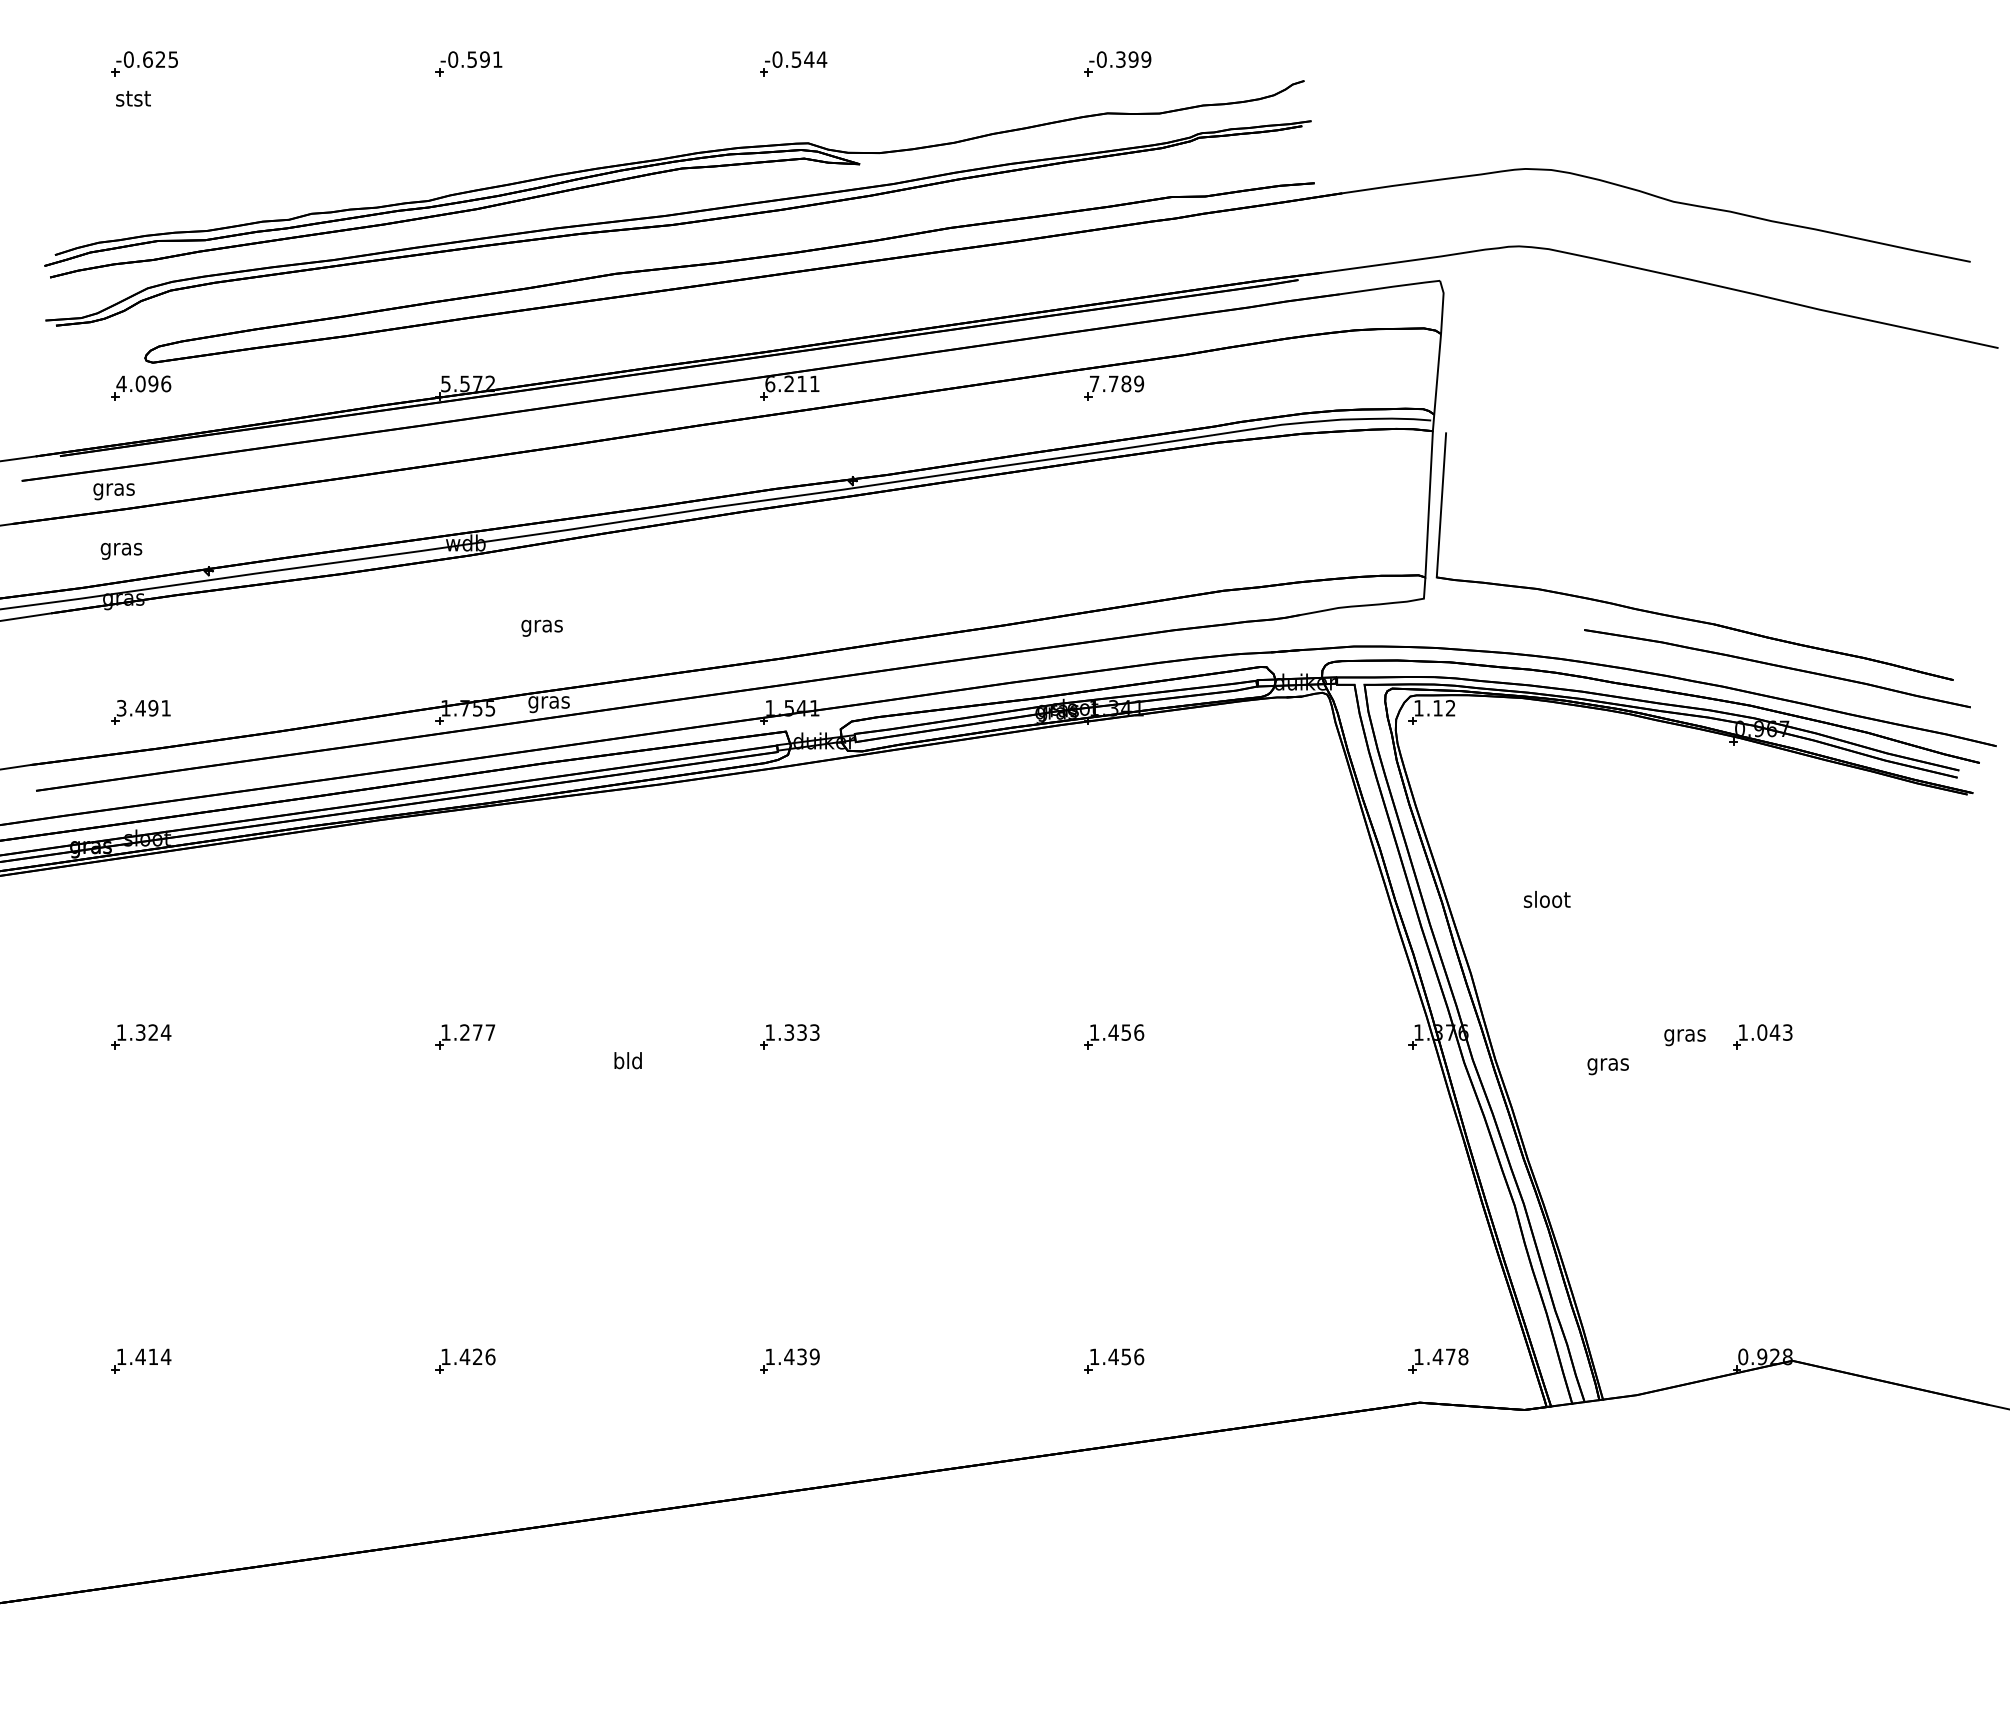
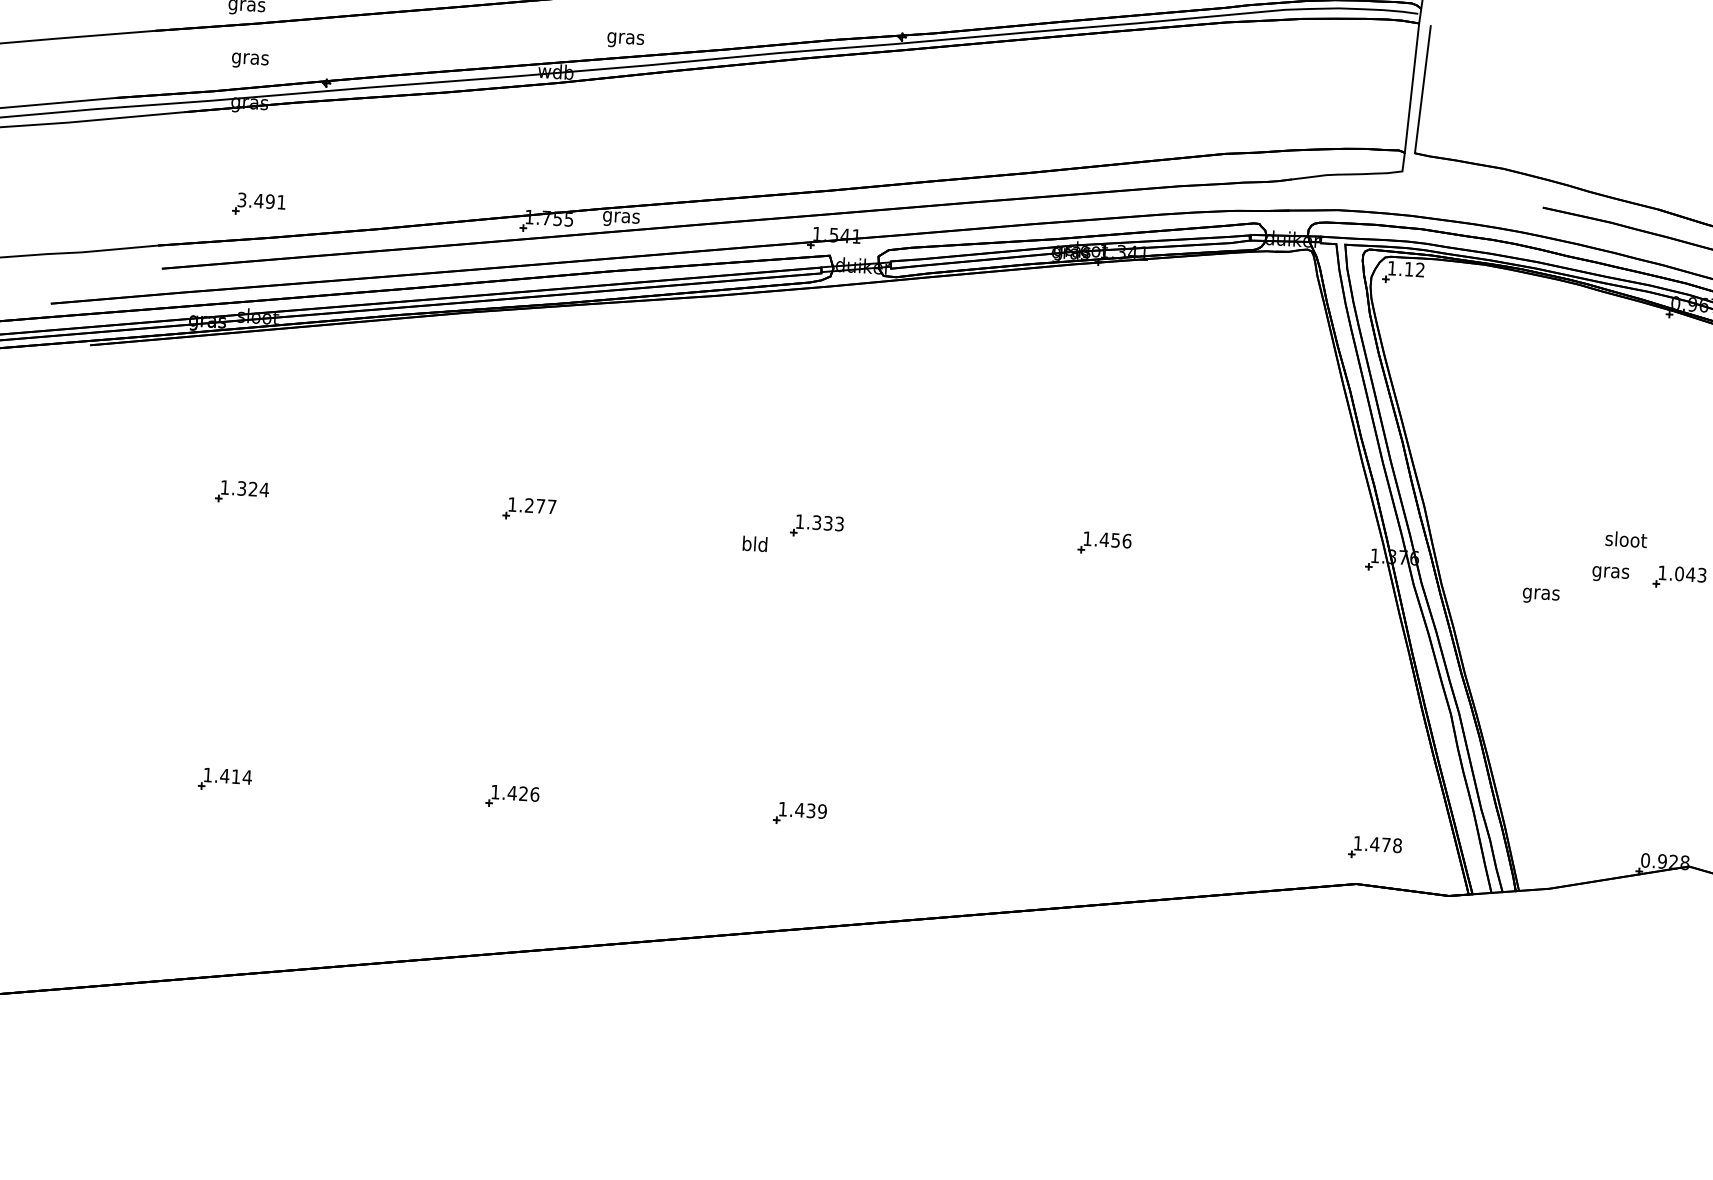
text: (541, 627) -> (625, 39), moved
text: (1547, 899) -> (1626, 539), moved
text: (627, 1060) -> (754, 543), moved
part: (1114, 1360) -> (1087, 830), removed

